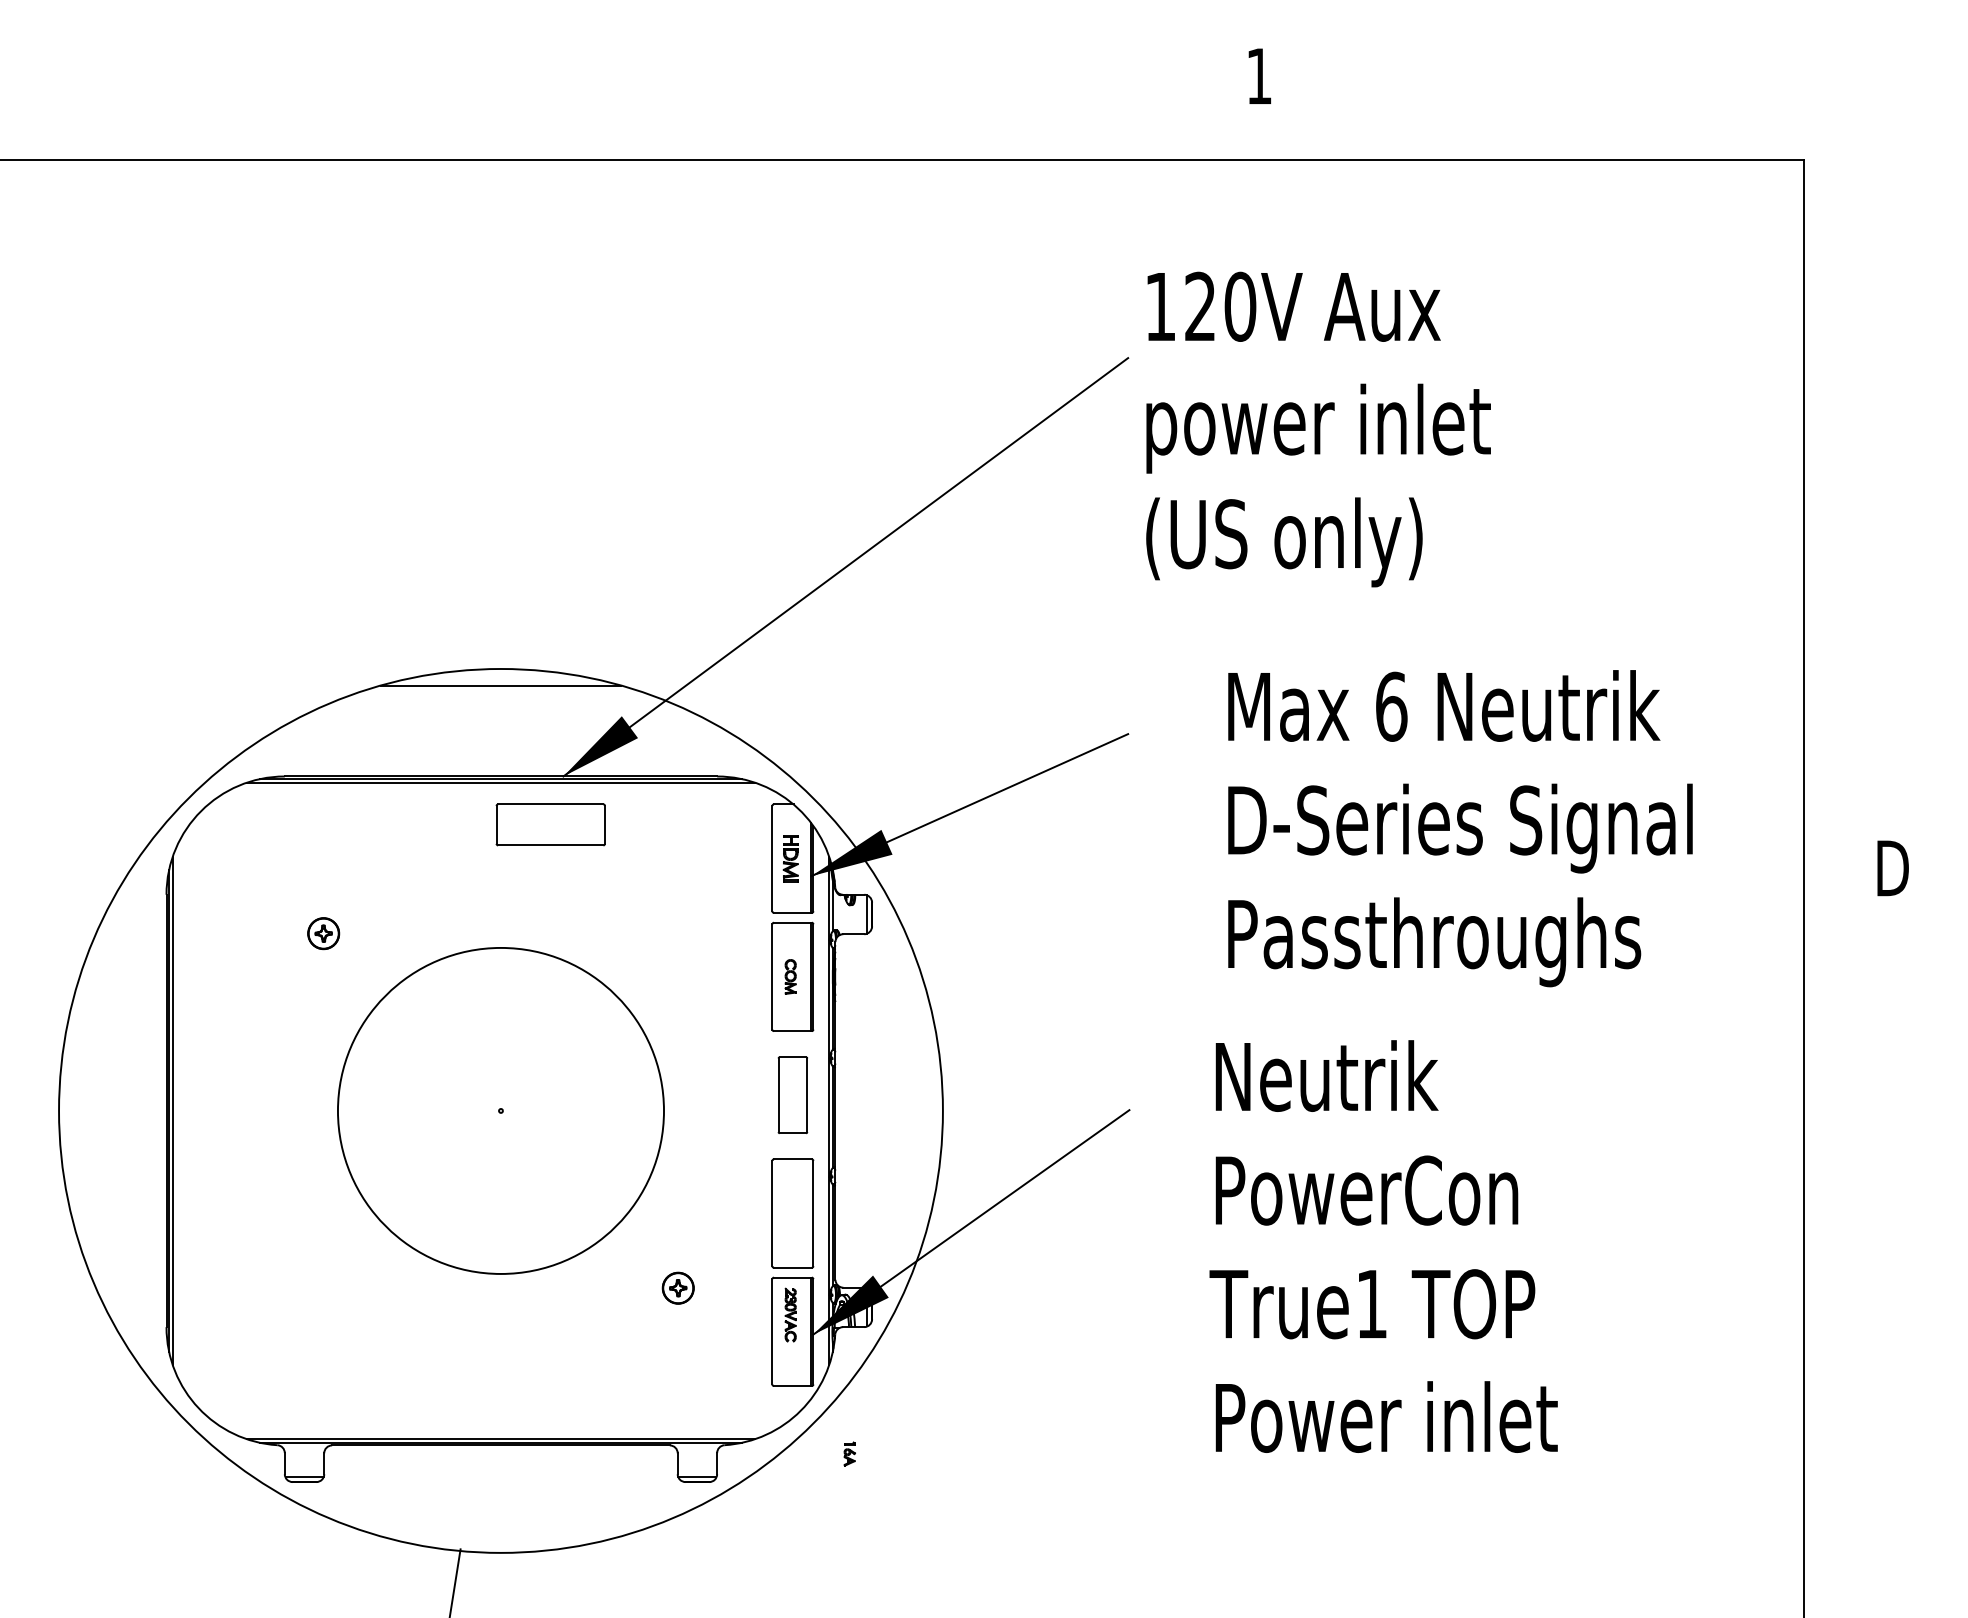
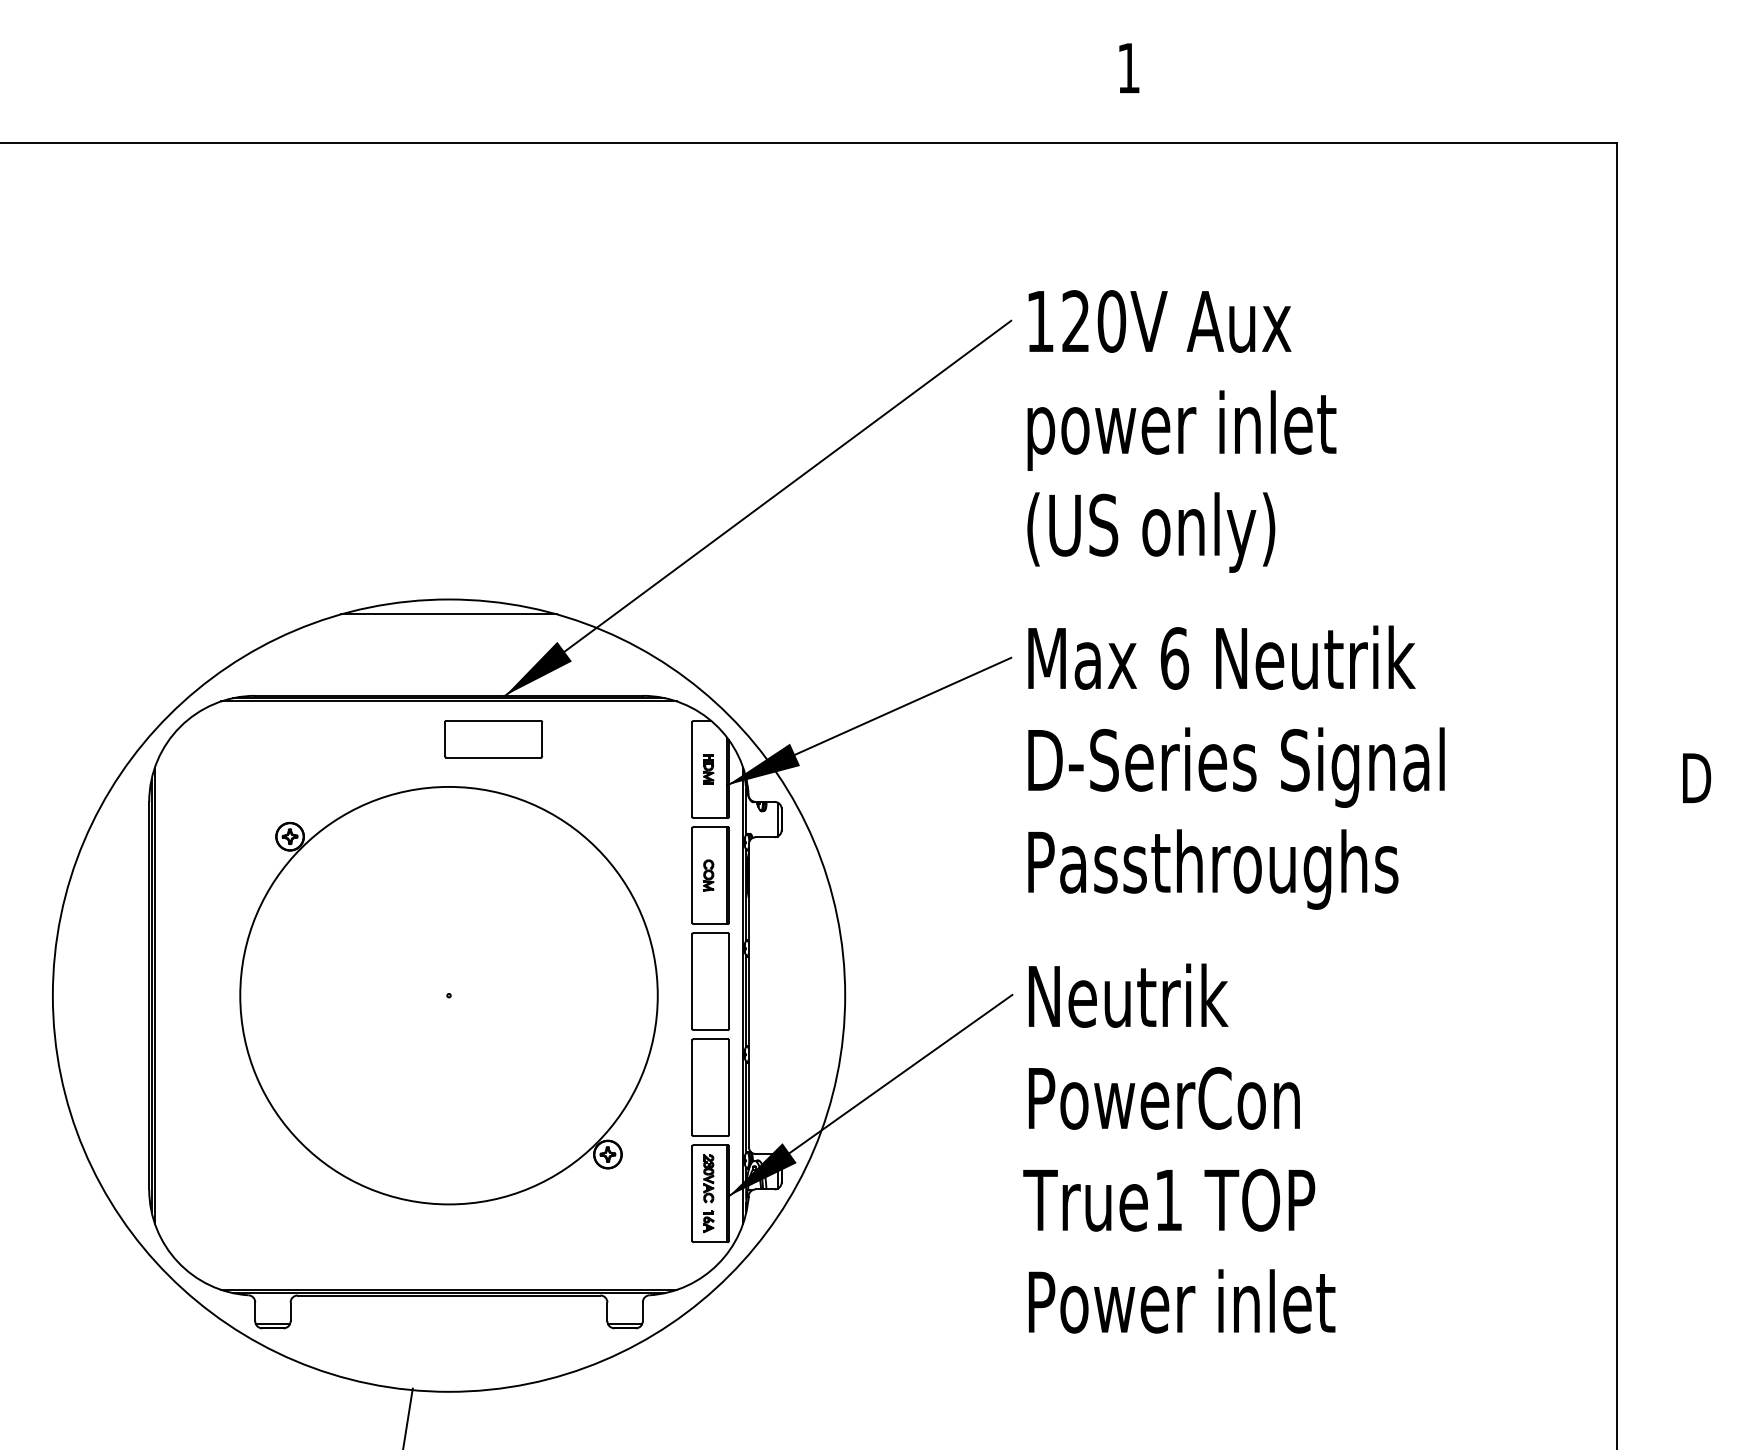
text: (1318, 429) -> (1181, 431), moved
text: (1460, 828) -> (1236, 767), moved
part: (790, 858) -> (708, 769), size x0.71
part: (792, 1095) -> (710, 981), size x1.43
circle: (500, 1110) -> (448, 995), size x1.43
text: (1383, 1246) -> (1179, 1148), moved
part: (849, 1453) -> (708, 1221), moved

